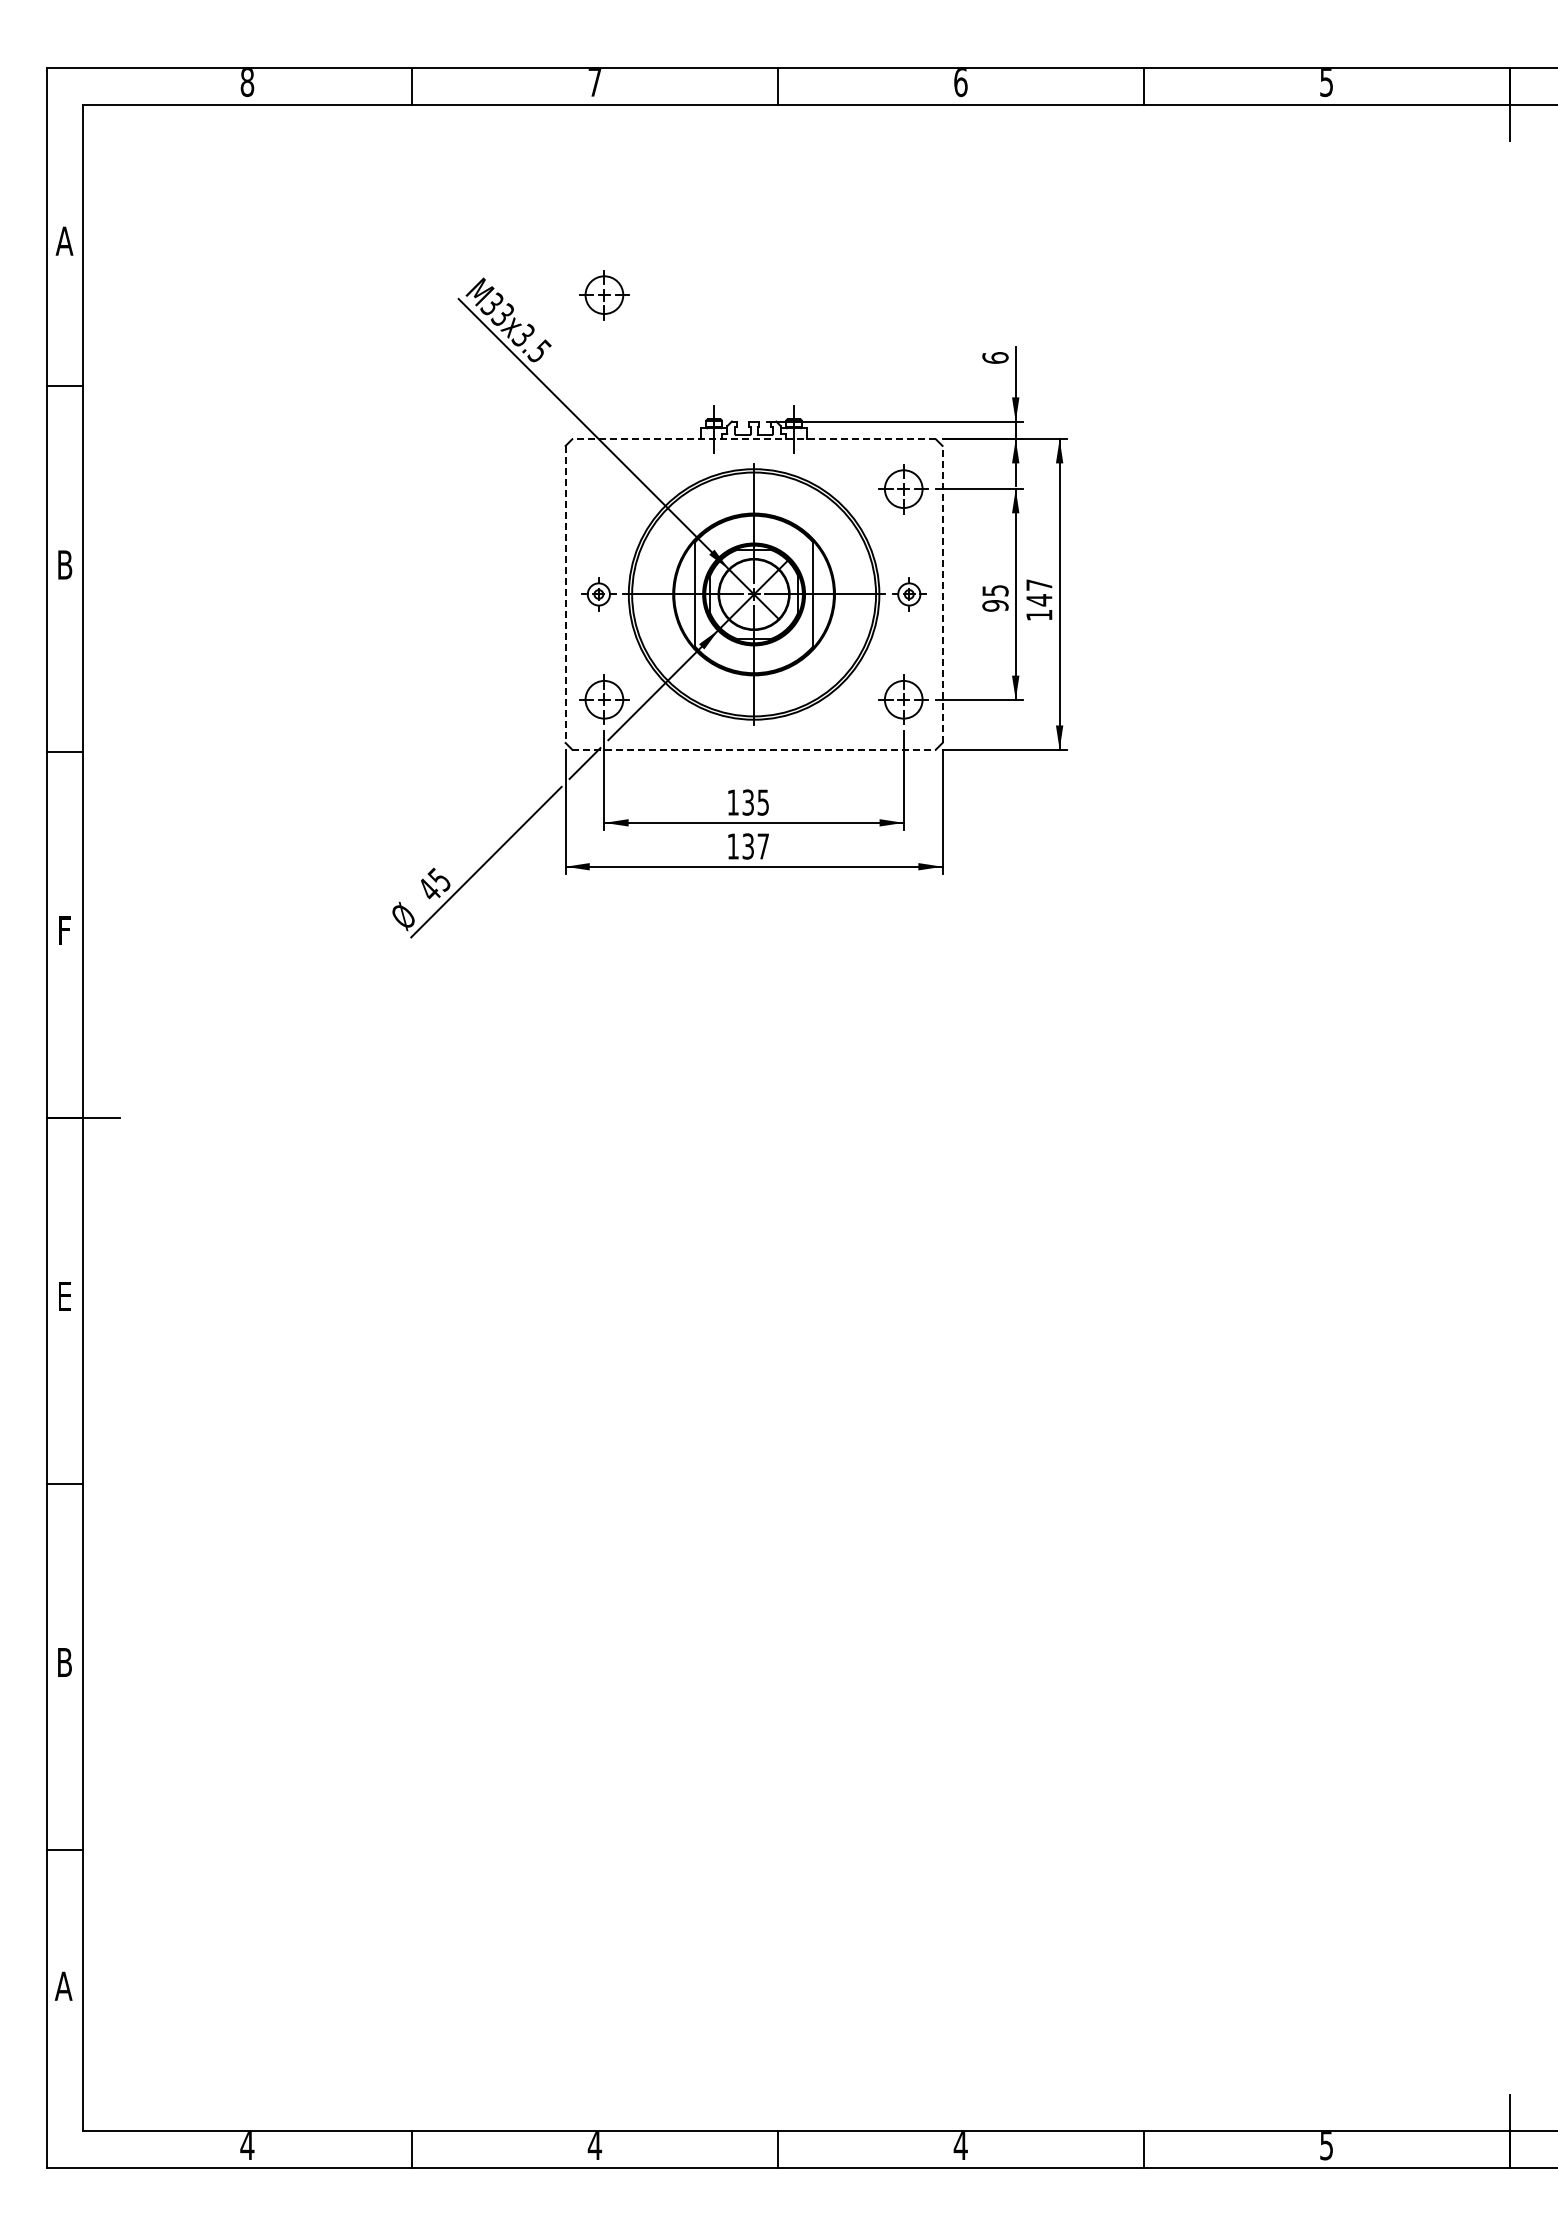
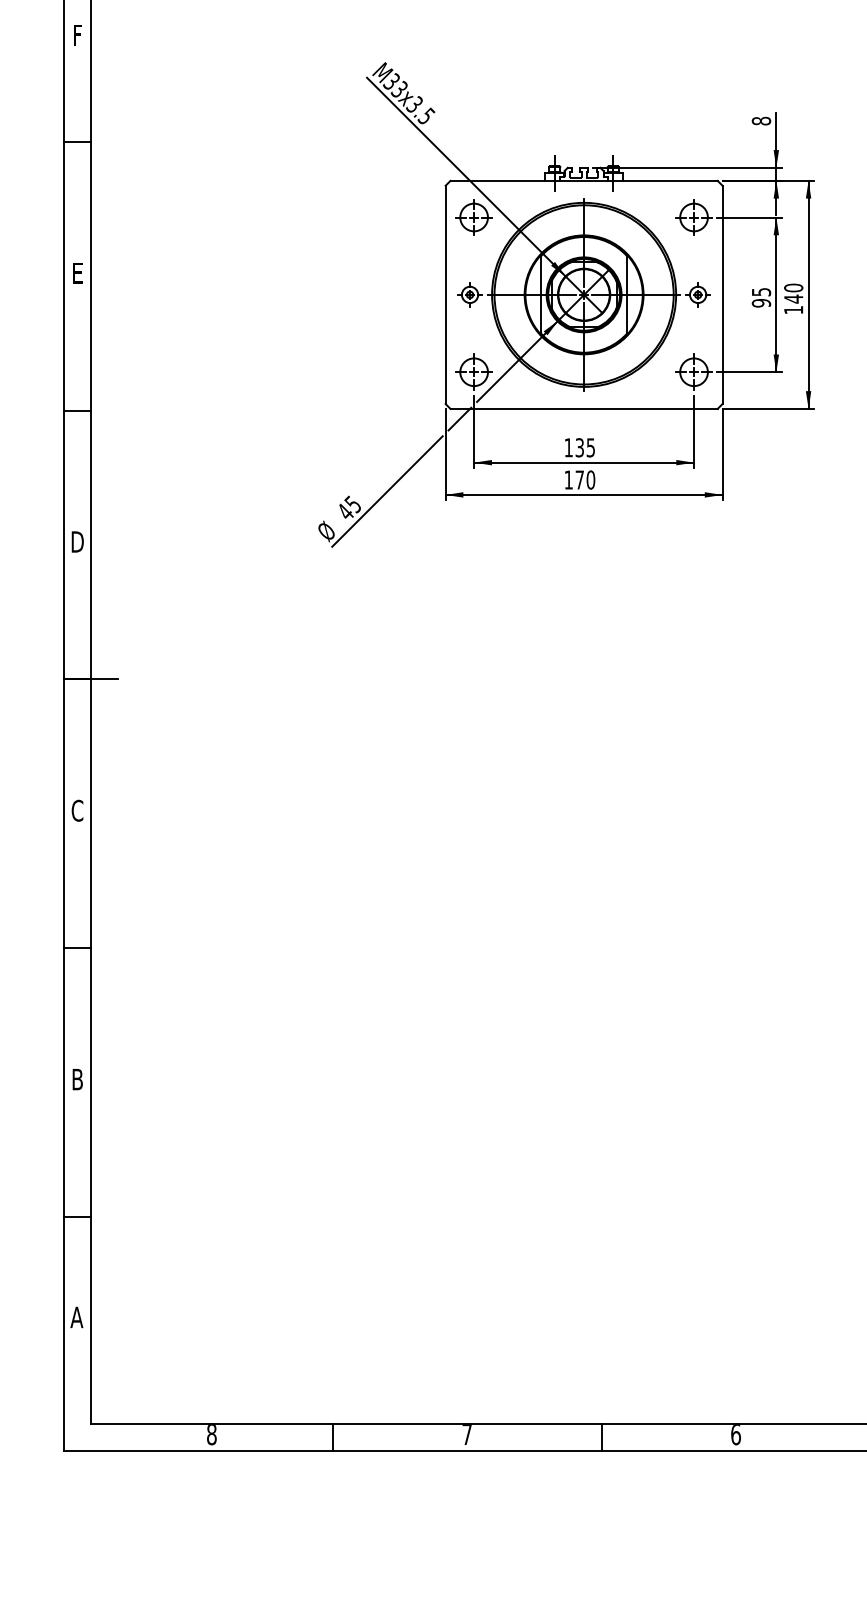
text: (64, 240) -> (77, 34), A -> F
part: (604, 295) -> (474, 217), moved
text: (995, 357) -> (761, 120), 6 -> 8
line: (754, 439) -> (584, 181), dashed -> solid
text: (65, 564) -> (78, 272), B -> E
text: (1039, 585) -> (793, 288), 147 -> 140
line: (565, 594) -> (445, 294), dashed -> solid
line: (942, 594) -> (722, 294), dashed -> solid
line: (754, 749) -> (584, 408), dashed -> solid
text: (755, 846) -> (585, 480), 137 -> 170
text: (64, 930) -> (77, 541), F -> D
text: (64, 1296) -> (77, 810), E -> C
text: (594, 2145) -> (466, 1434), 4 -> 7
text: (247, 2146) -> (211, 1435), 4 -> 8
text: (960, 2146) -> (735, 1435), 4 -> 6

